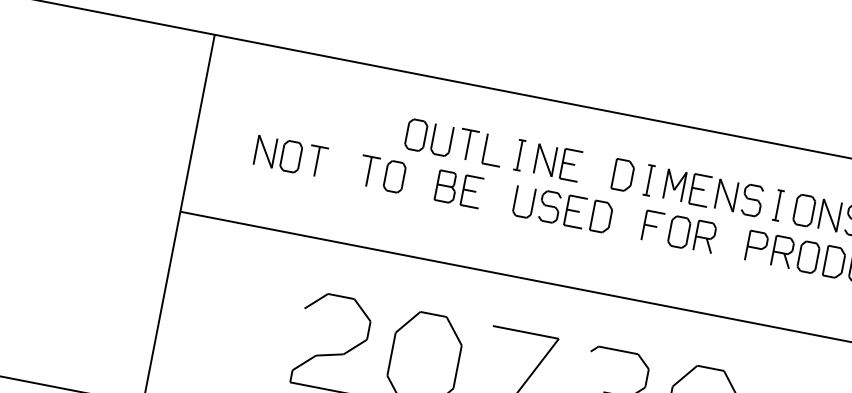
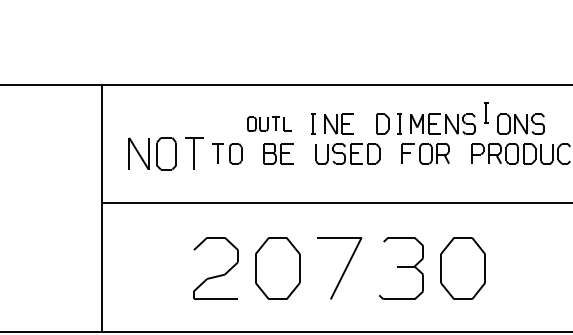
part: (454, 141) -> (269, 123), size x0.7
part: (290, 155) -> (165, 153), size x1.6
part: (778, 204) -> (486, 112), moved

